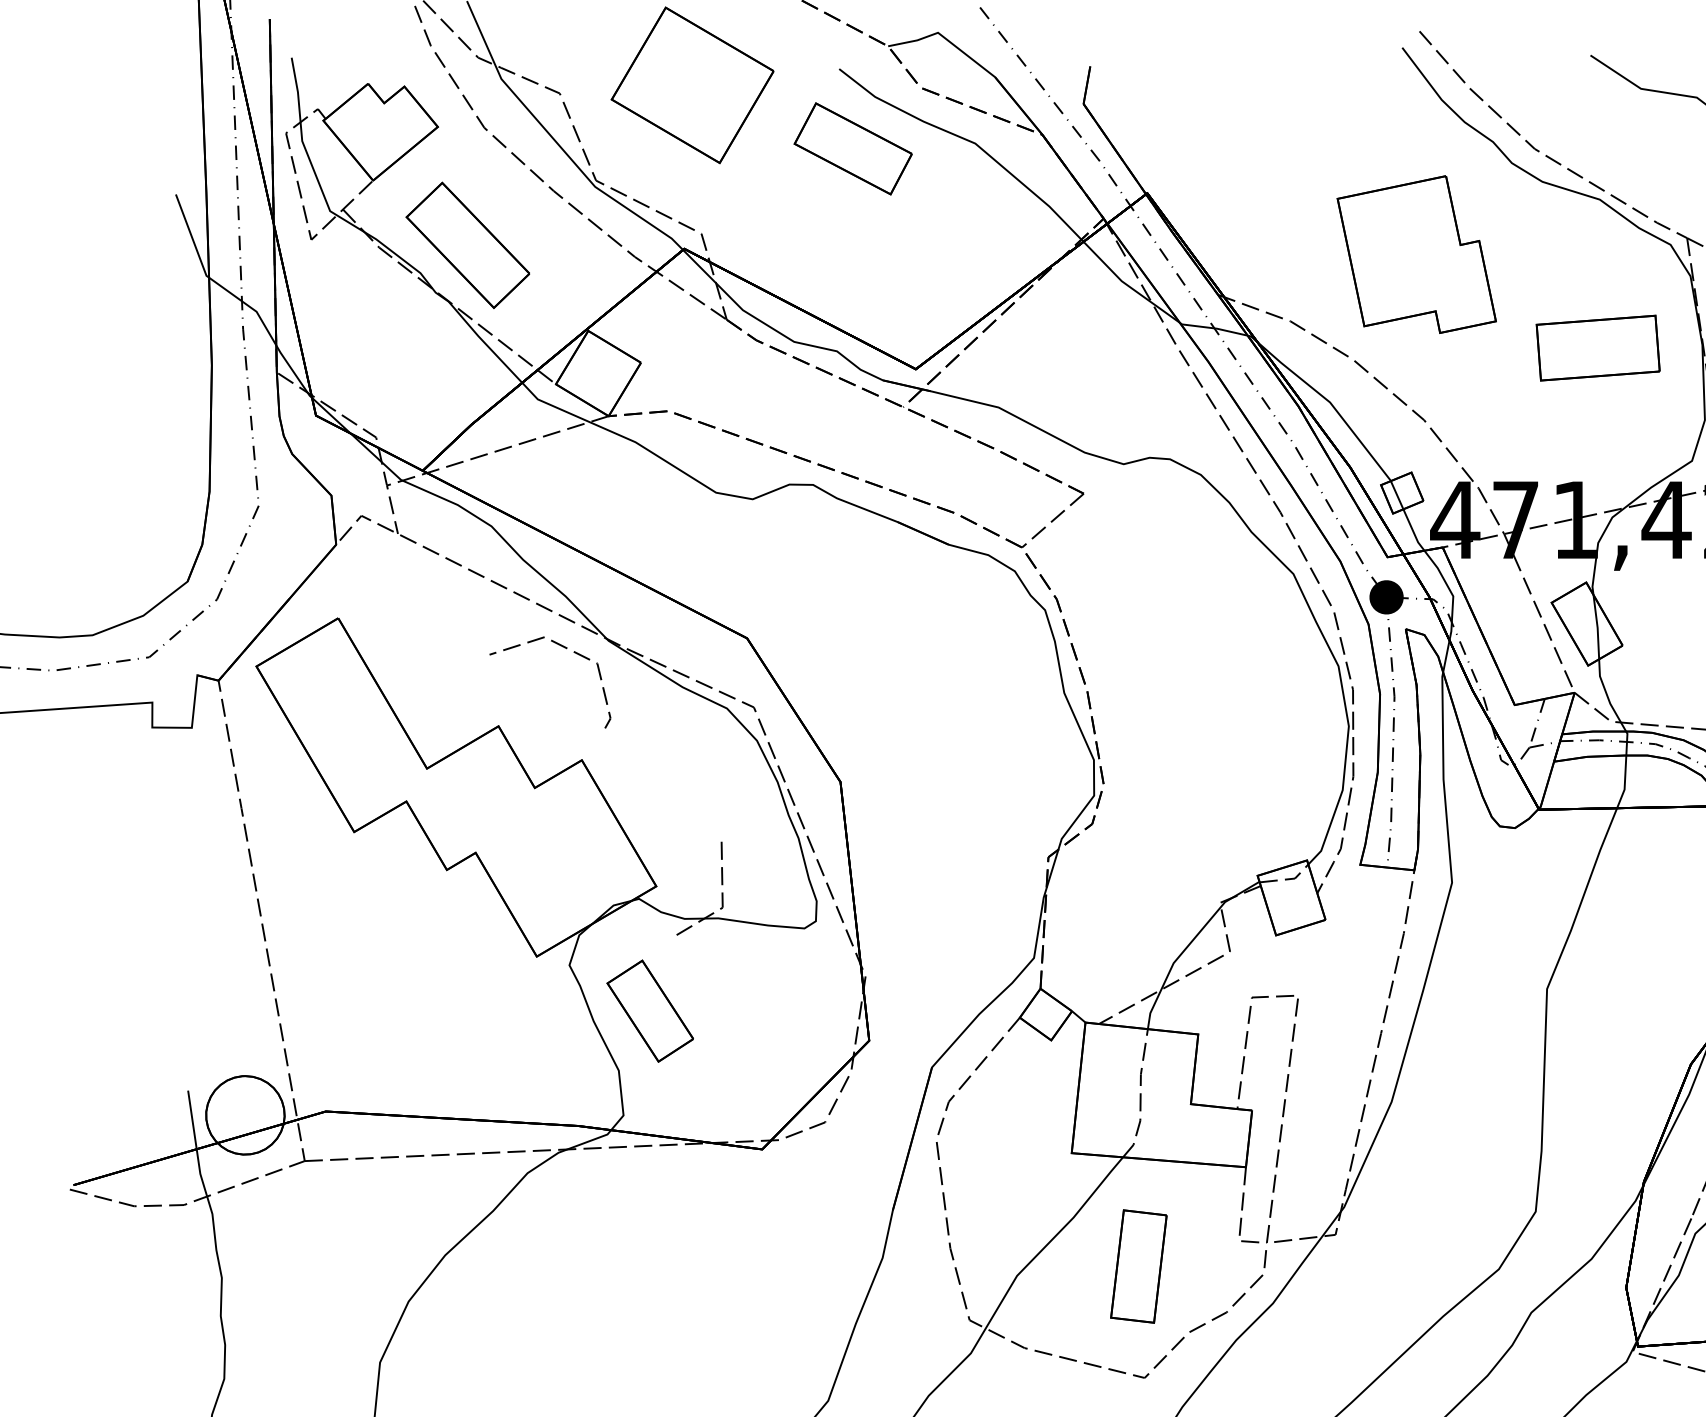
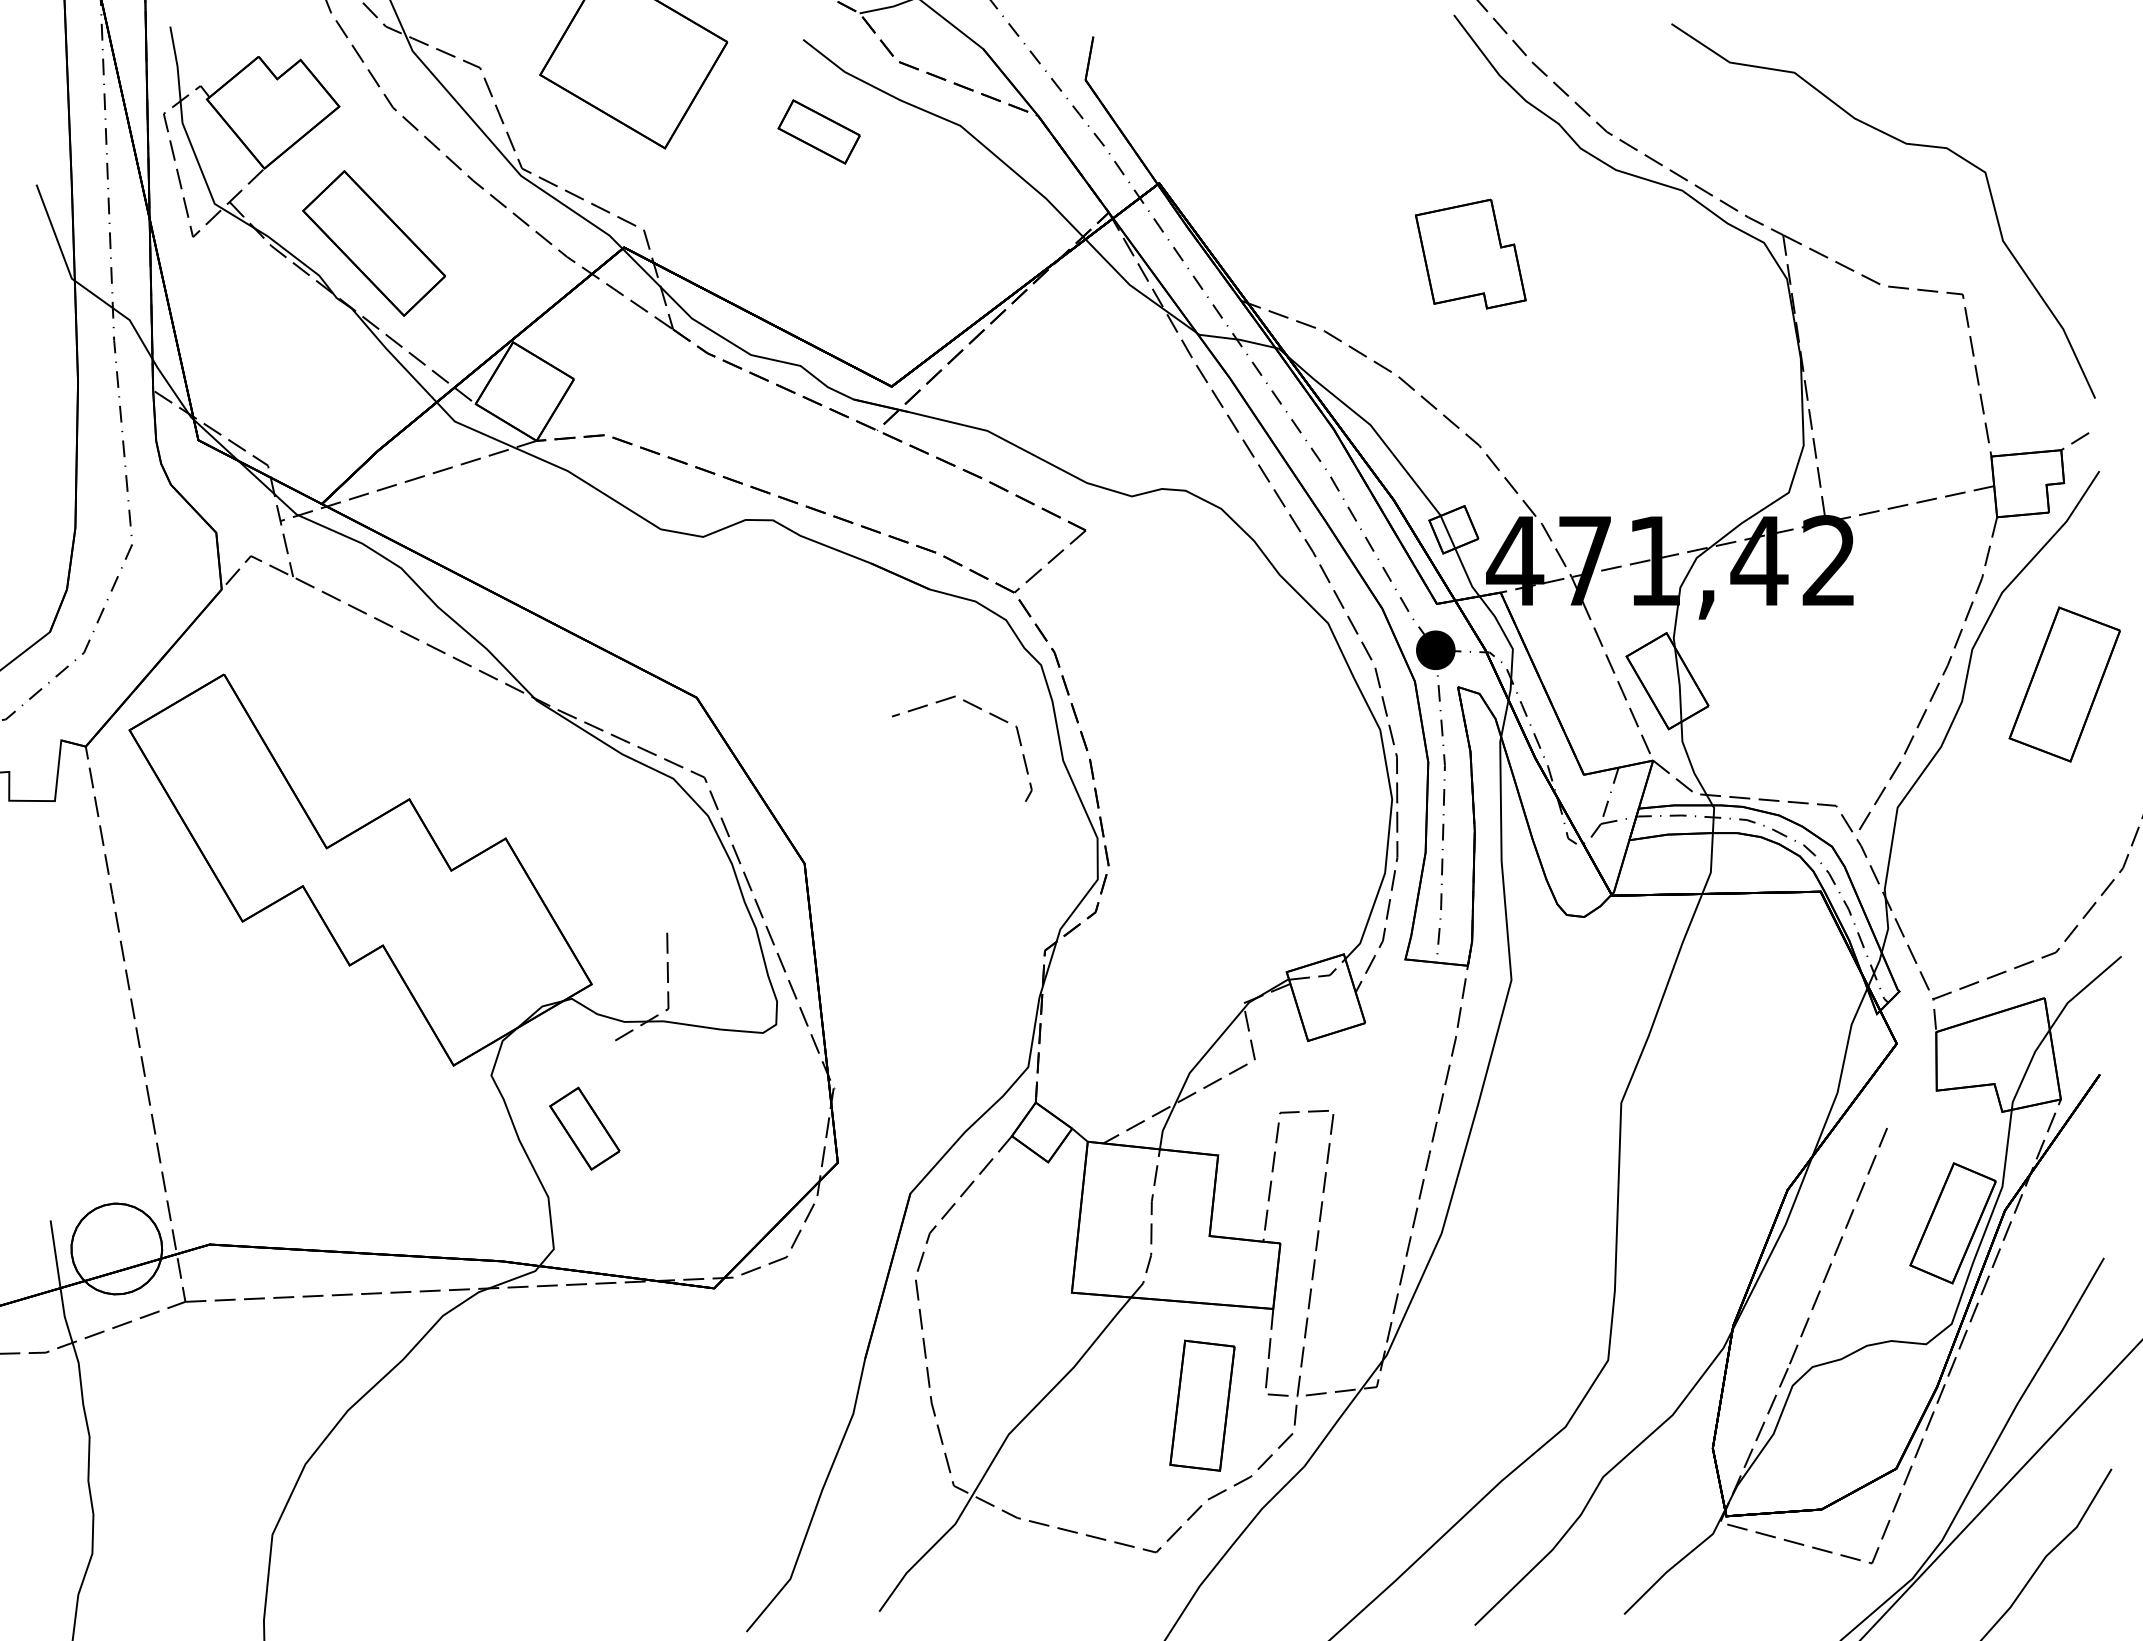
part: (852, 148) -> (818, 131), size x0.6
part: (1416, 254) -> (1470, 253), size x0.6
part: (1598, 347) -> (1680, 361), removed
line: (565, 648) -> (979, 709), moved
part: (650, 1011) -> (584, 1128), size x0.7
part: (1138, 1266) -> (1202, 1405), moved

